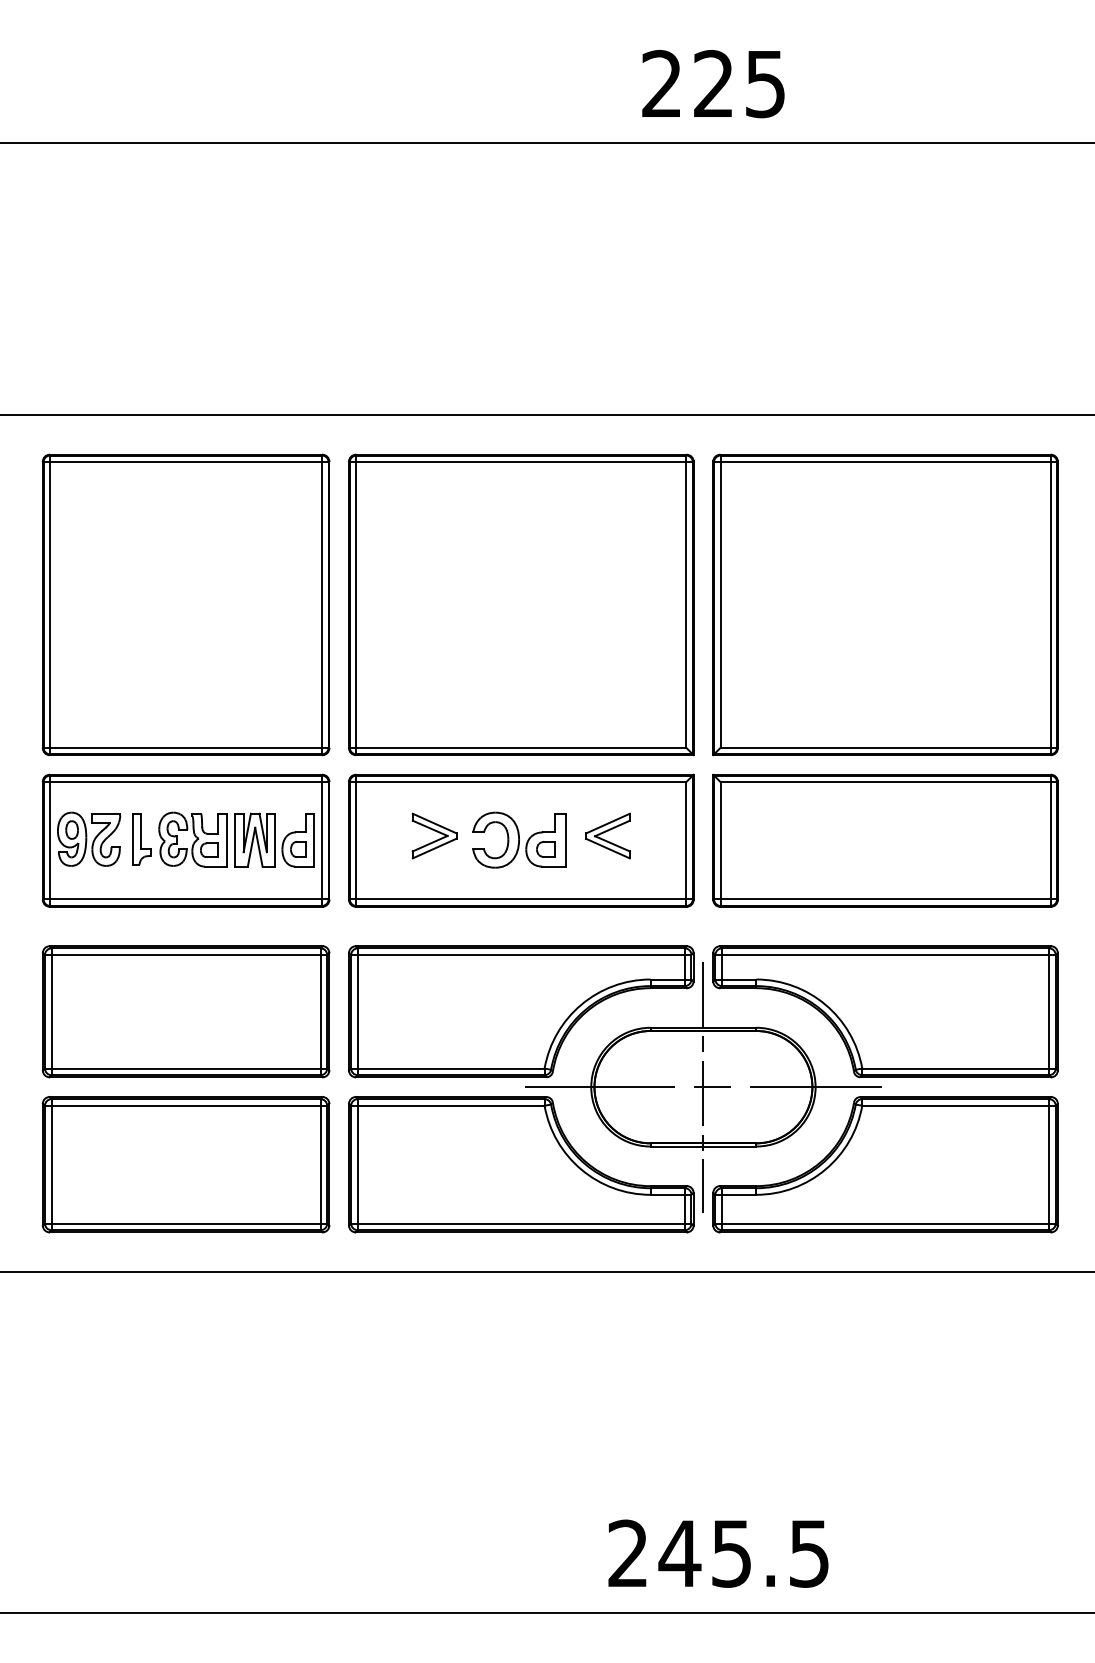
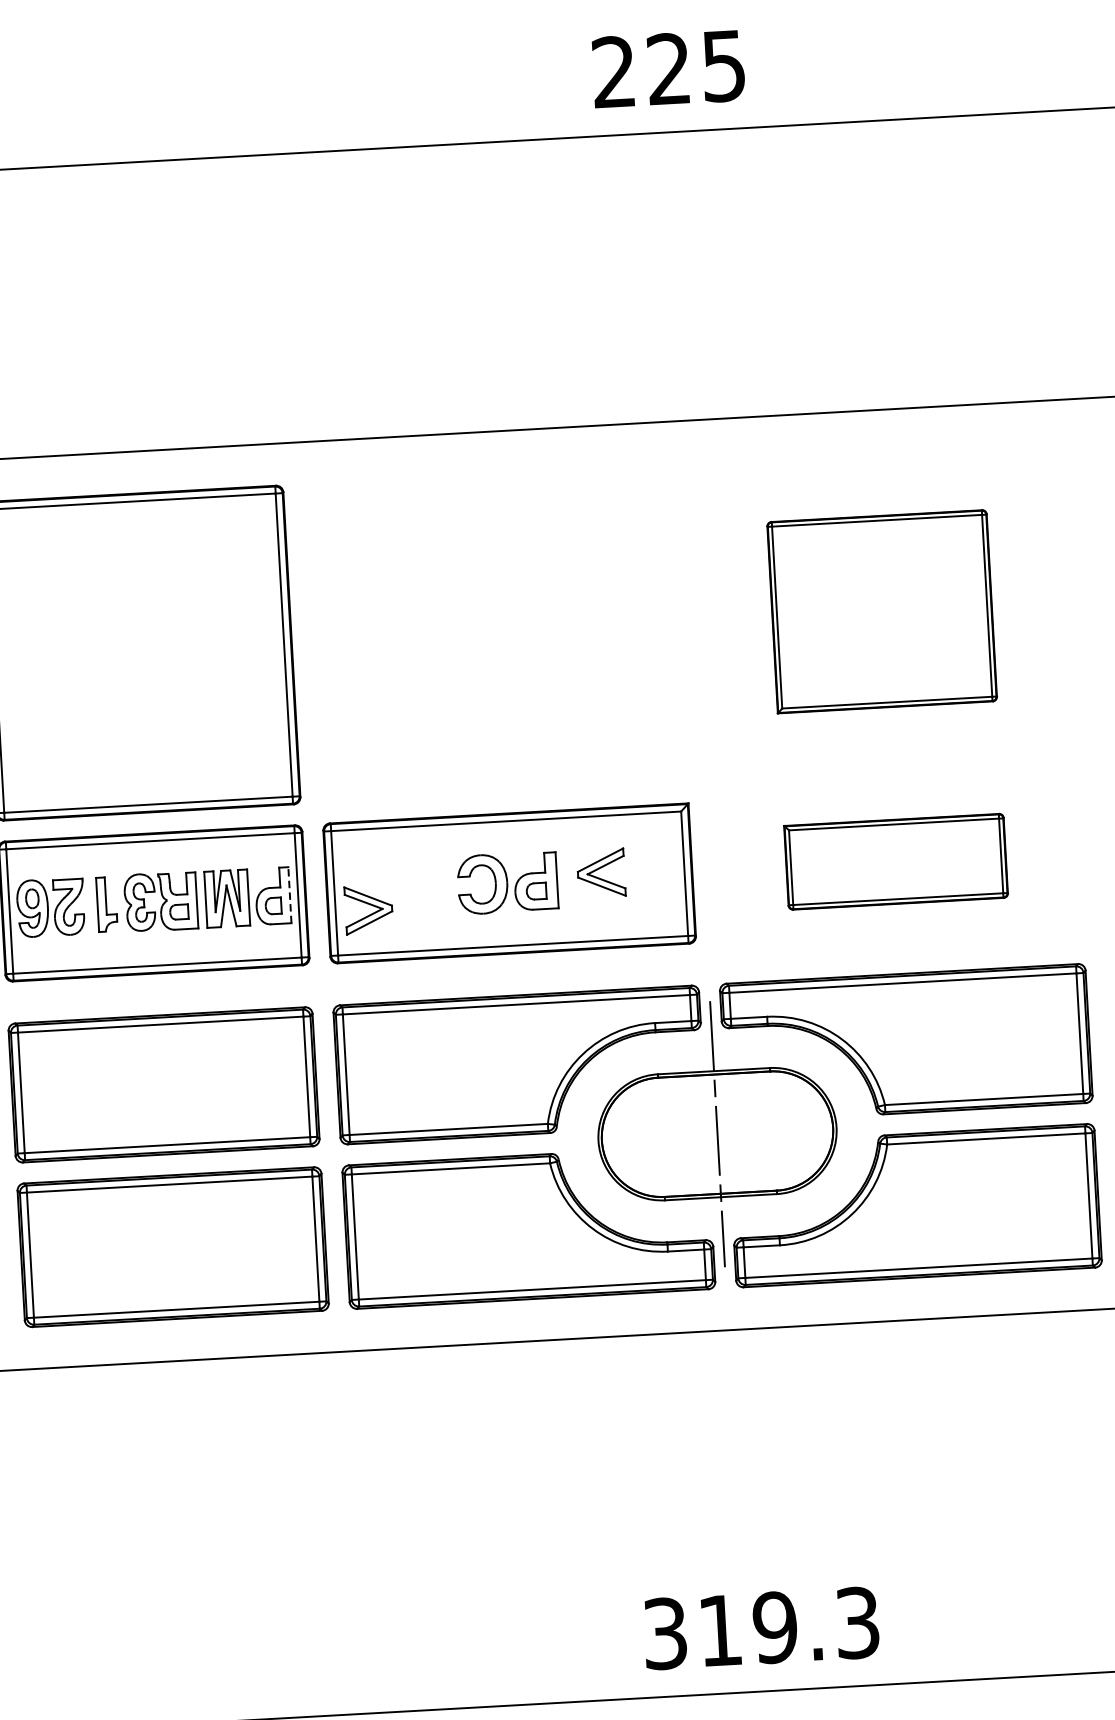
part: (521, 604) -> (495, 632), removed
part: (885, 604) -> (882, 611), size x0.6
part: (434, 835) -> (368, 909), moved
line: (314, 839) -> (290, 894), solid -> dashed
part: (885, 840) -> (896, 861), size x0.6
line: (703, 1087) -> (717, 1134), removed
text: (718, 1553) -> (761, 1628), 245.5 -> 319.3

